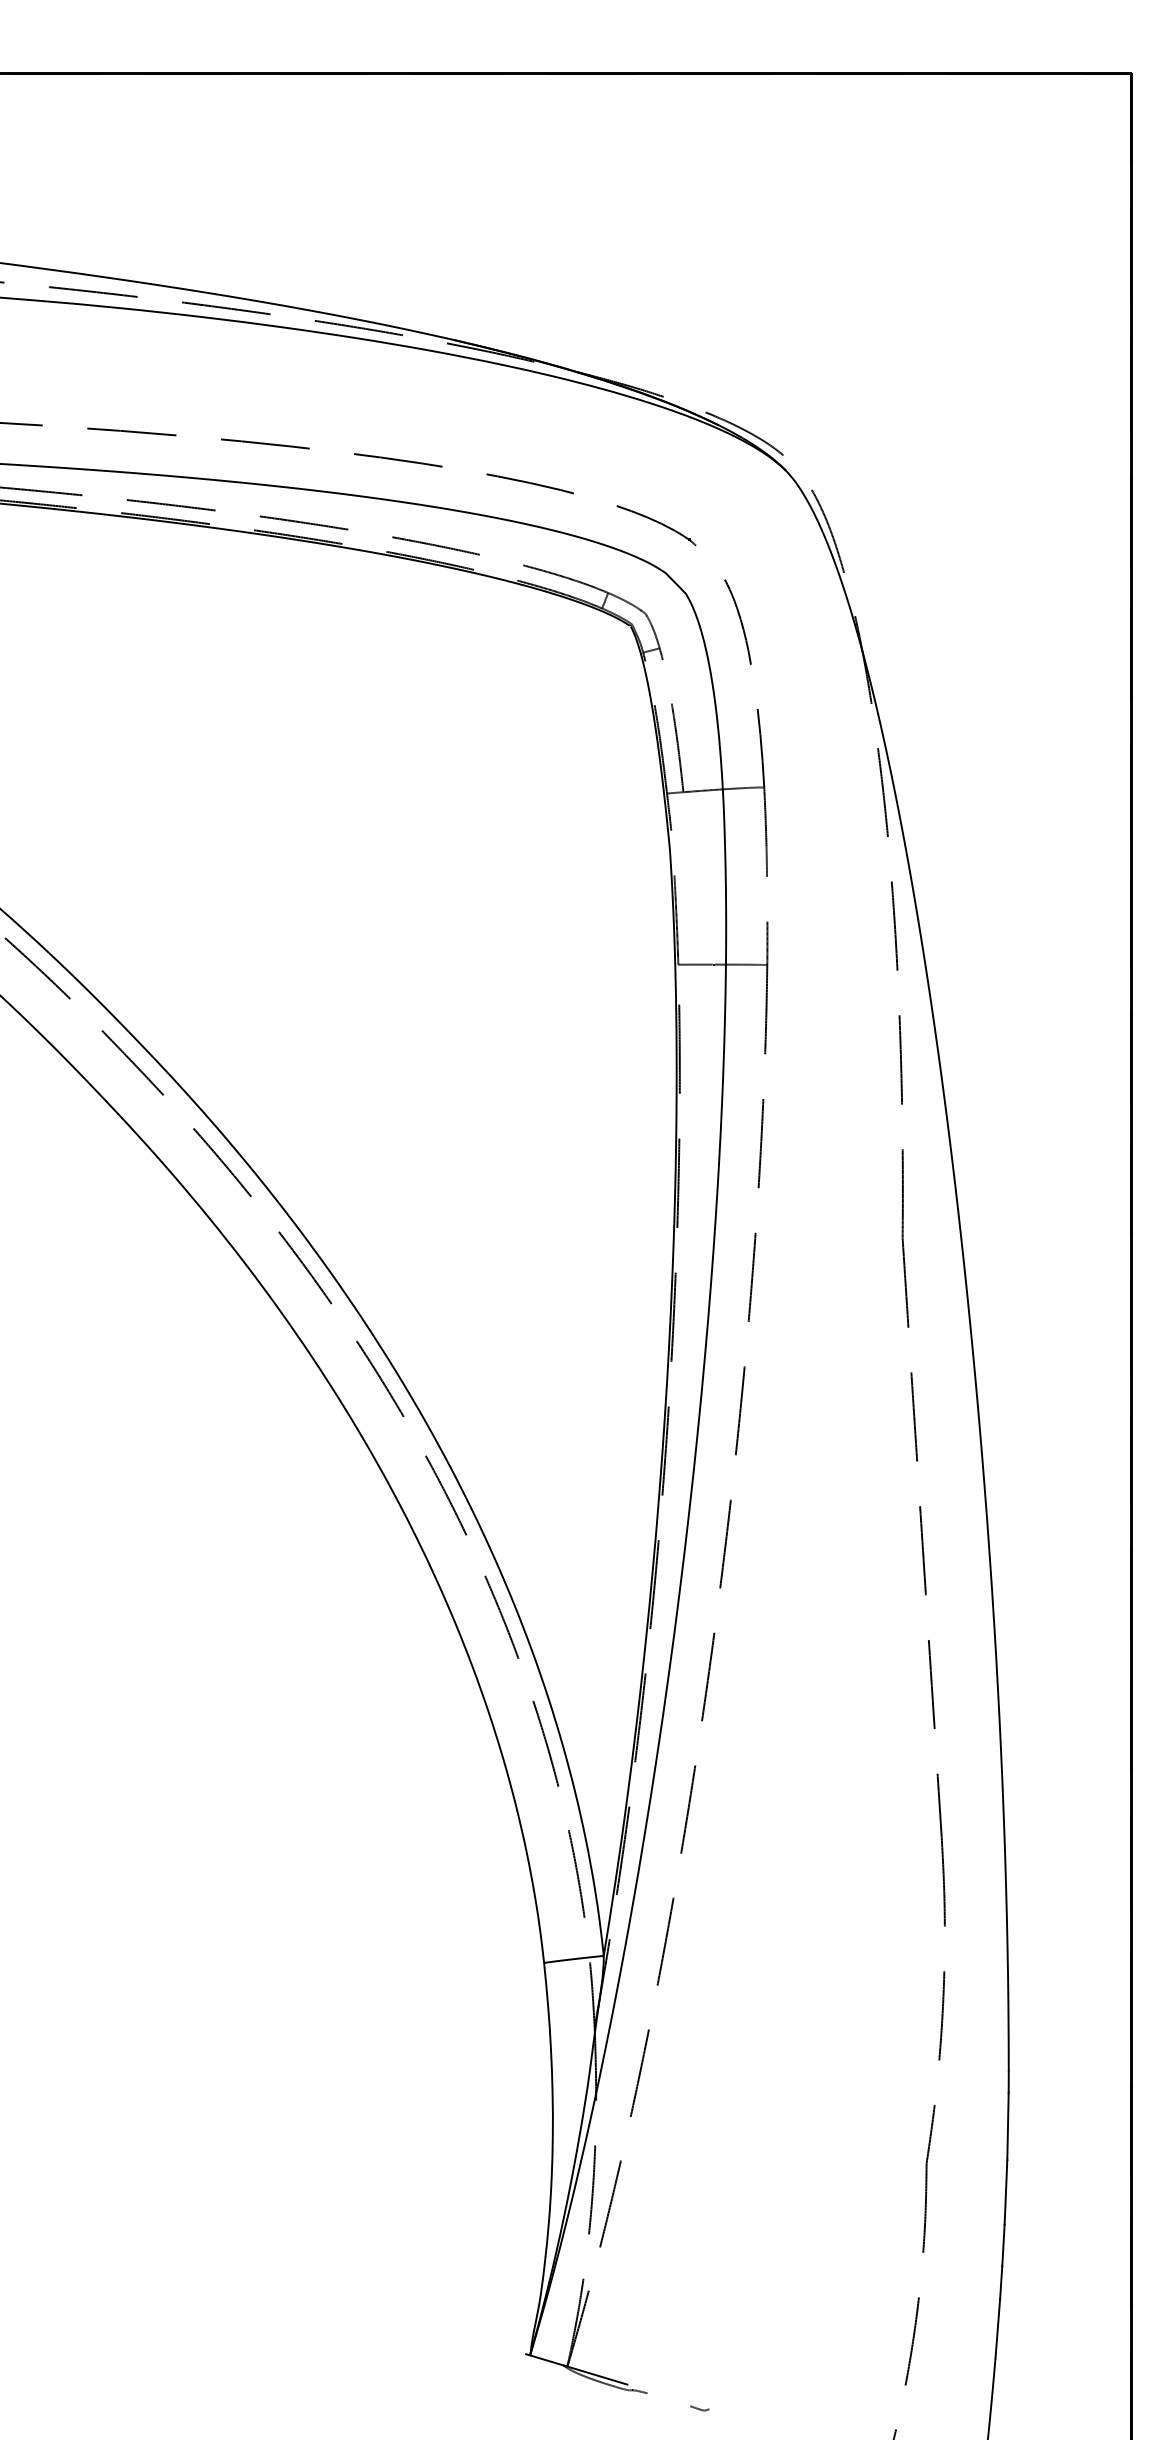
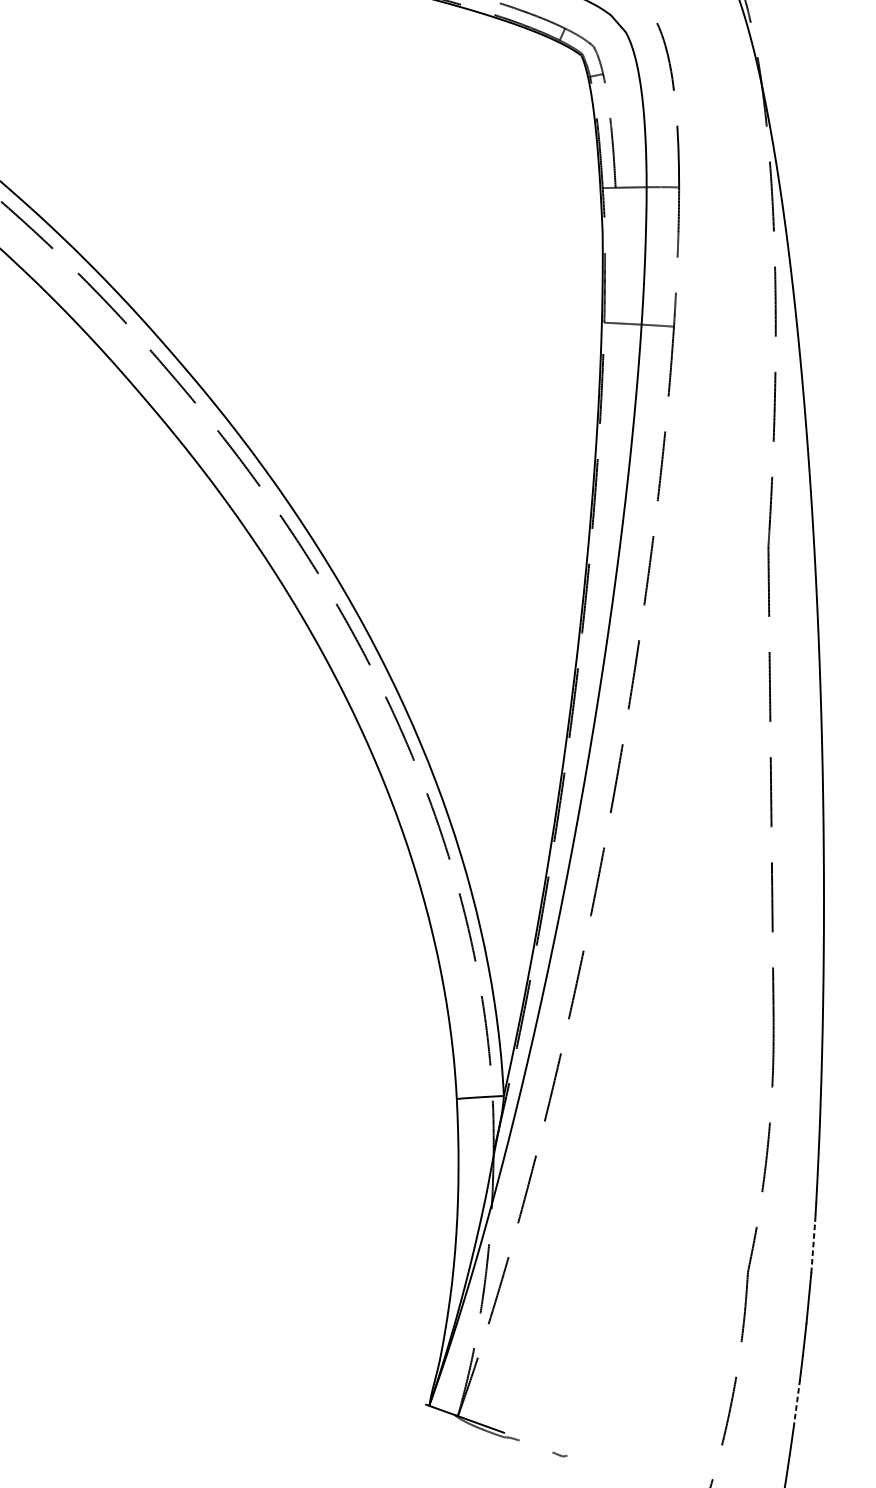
line: (1007, 2126) -> (812, 1246), solid -> dashed
line: (997, 2328) -> (796, 1404), solid -> dashed

